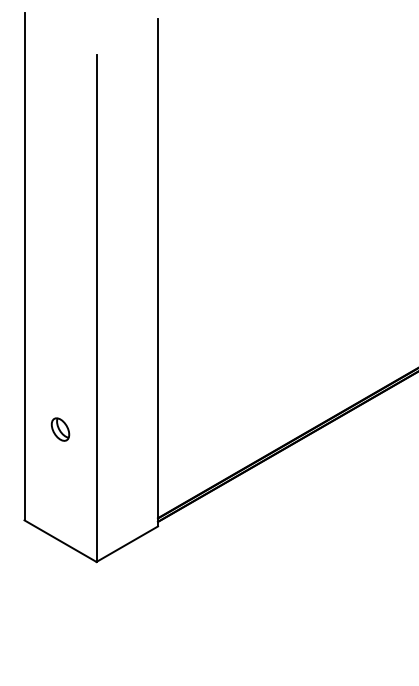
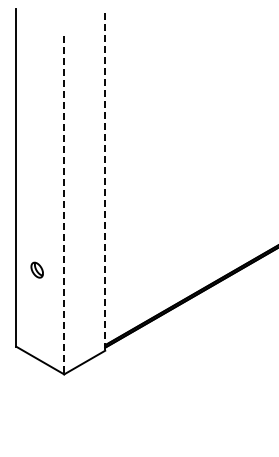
line: (158, 272) -> (105, 181), solid -> dashed
line: (96, 308) -> (64, 205), solid -> dashed
part: (59, 428) -> (36, 269), moved

